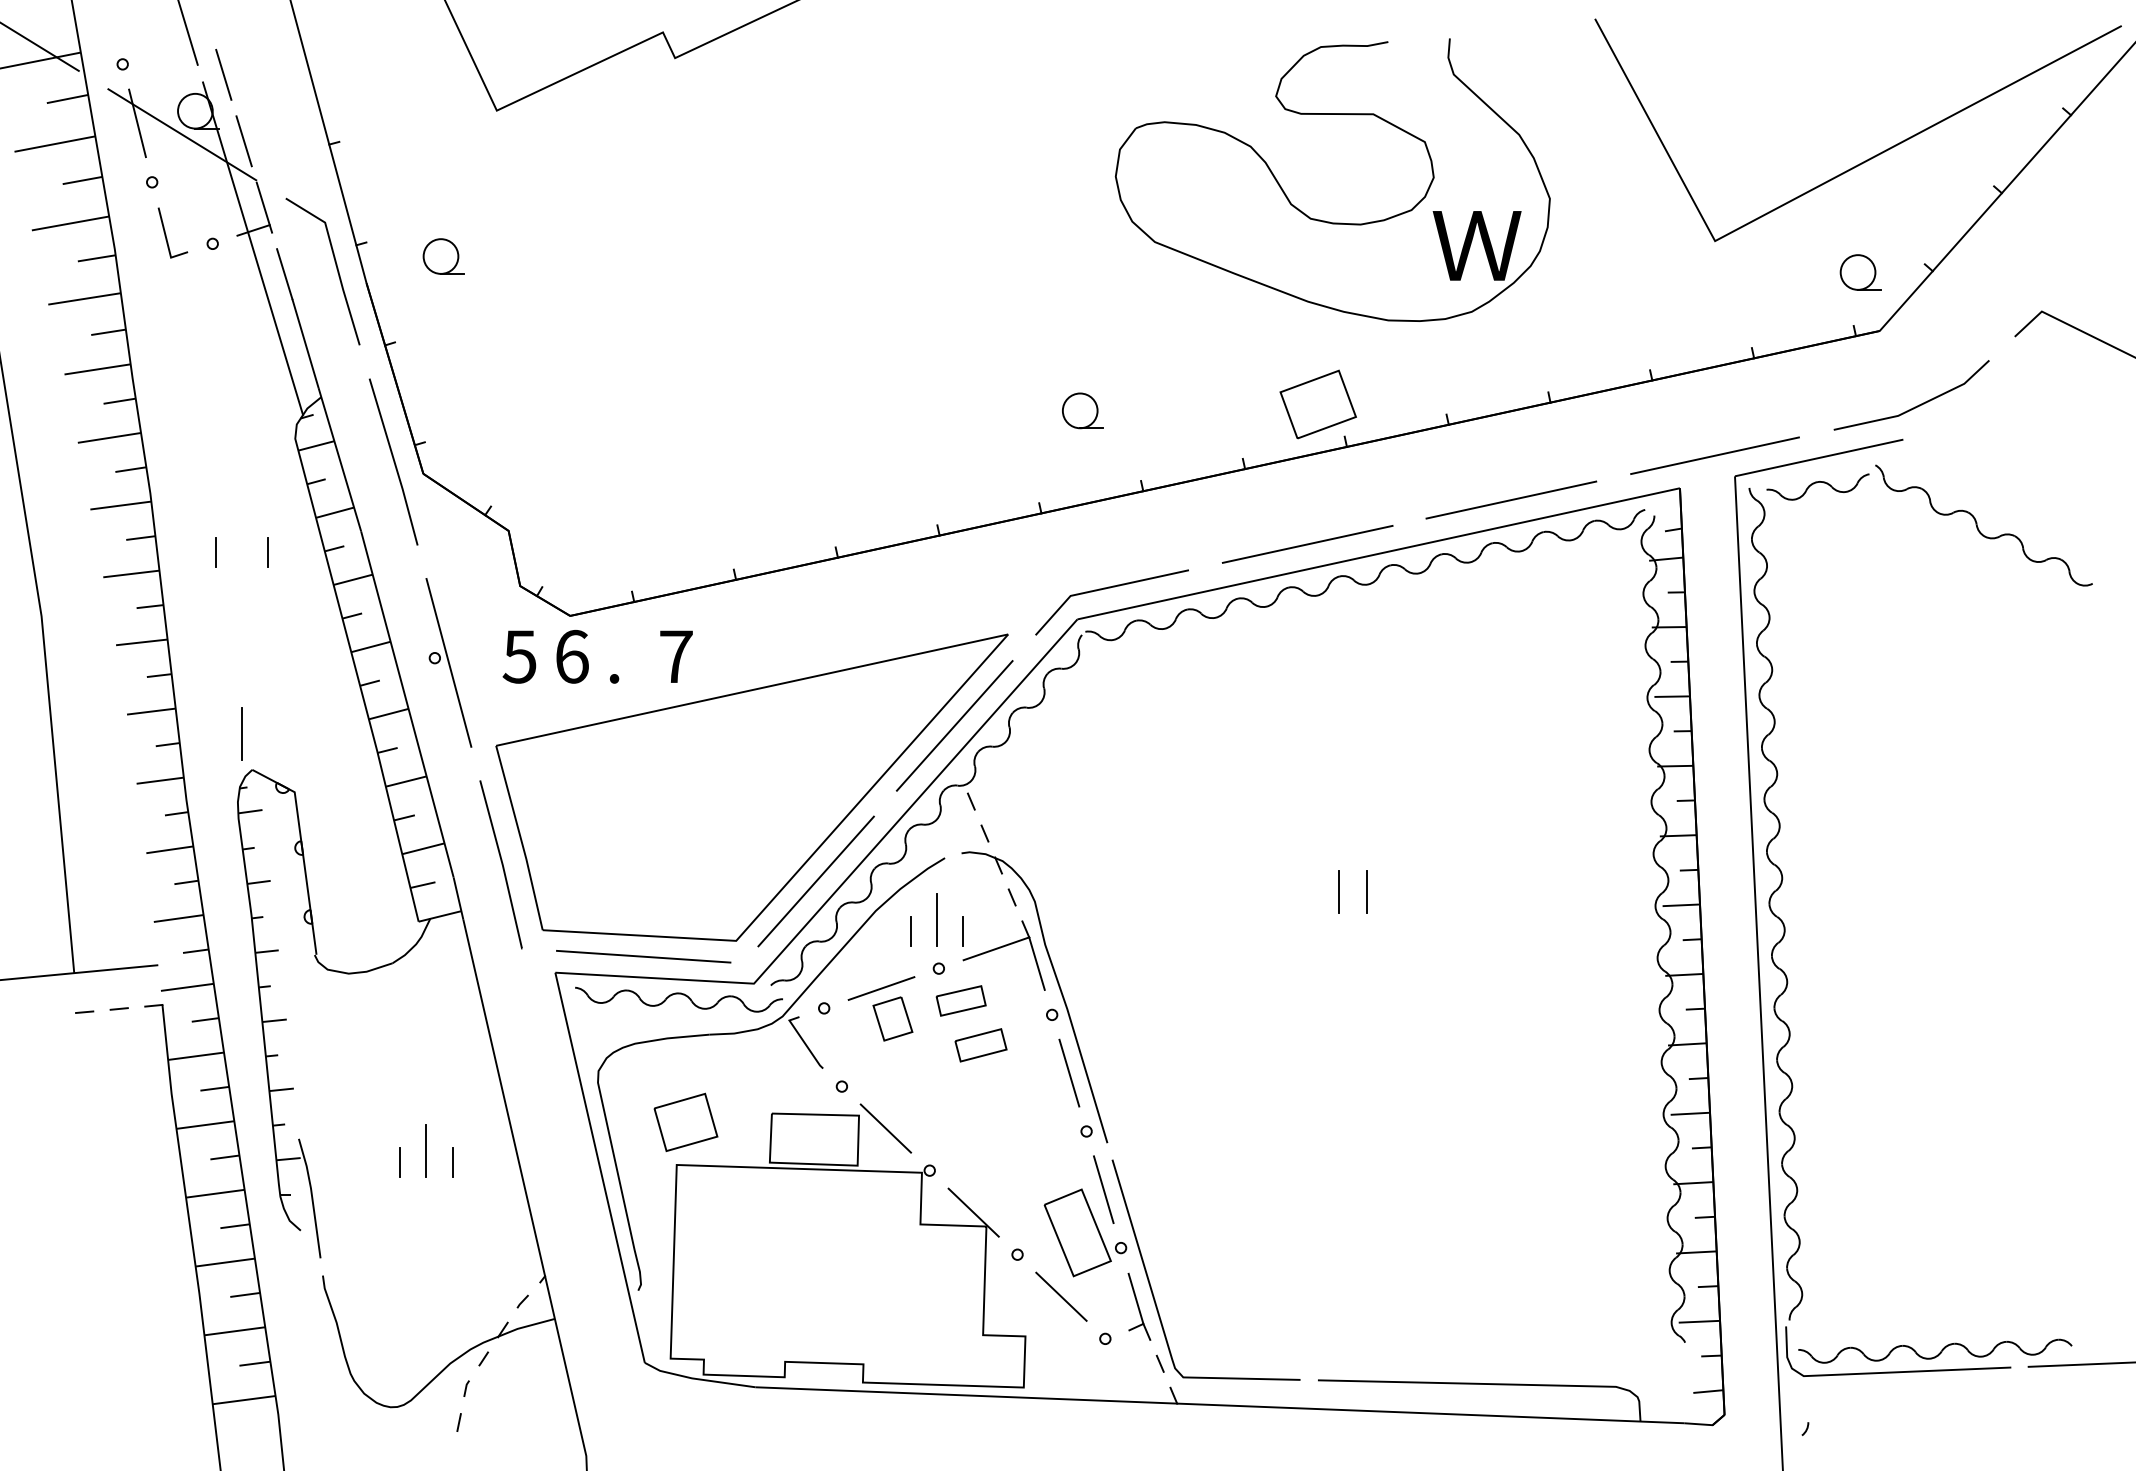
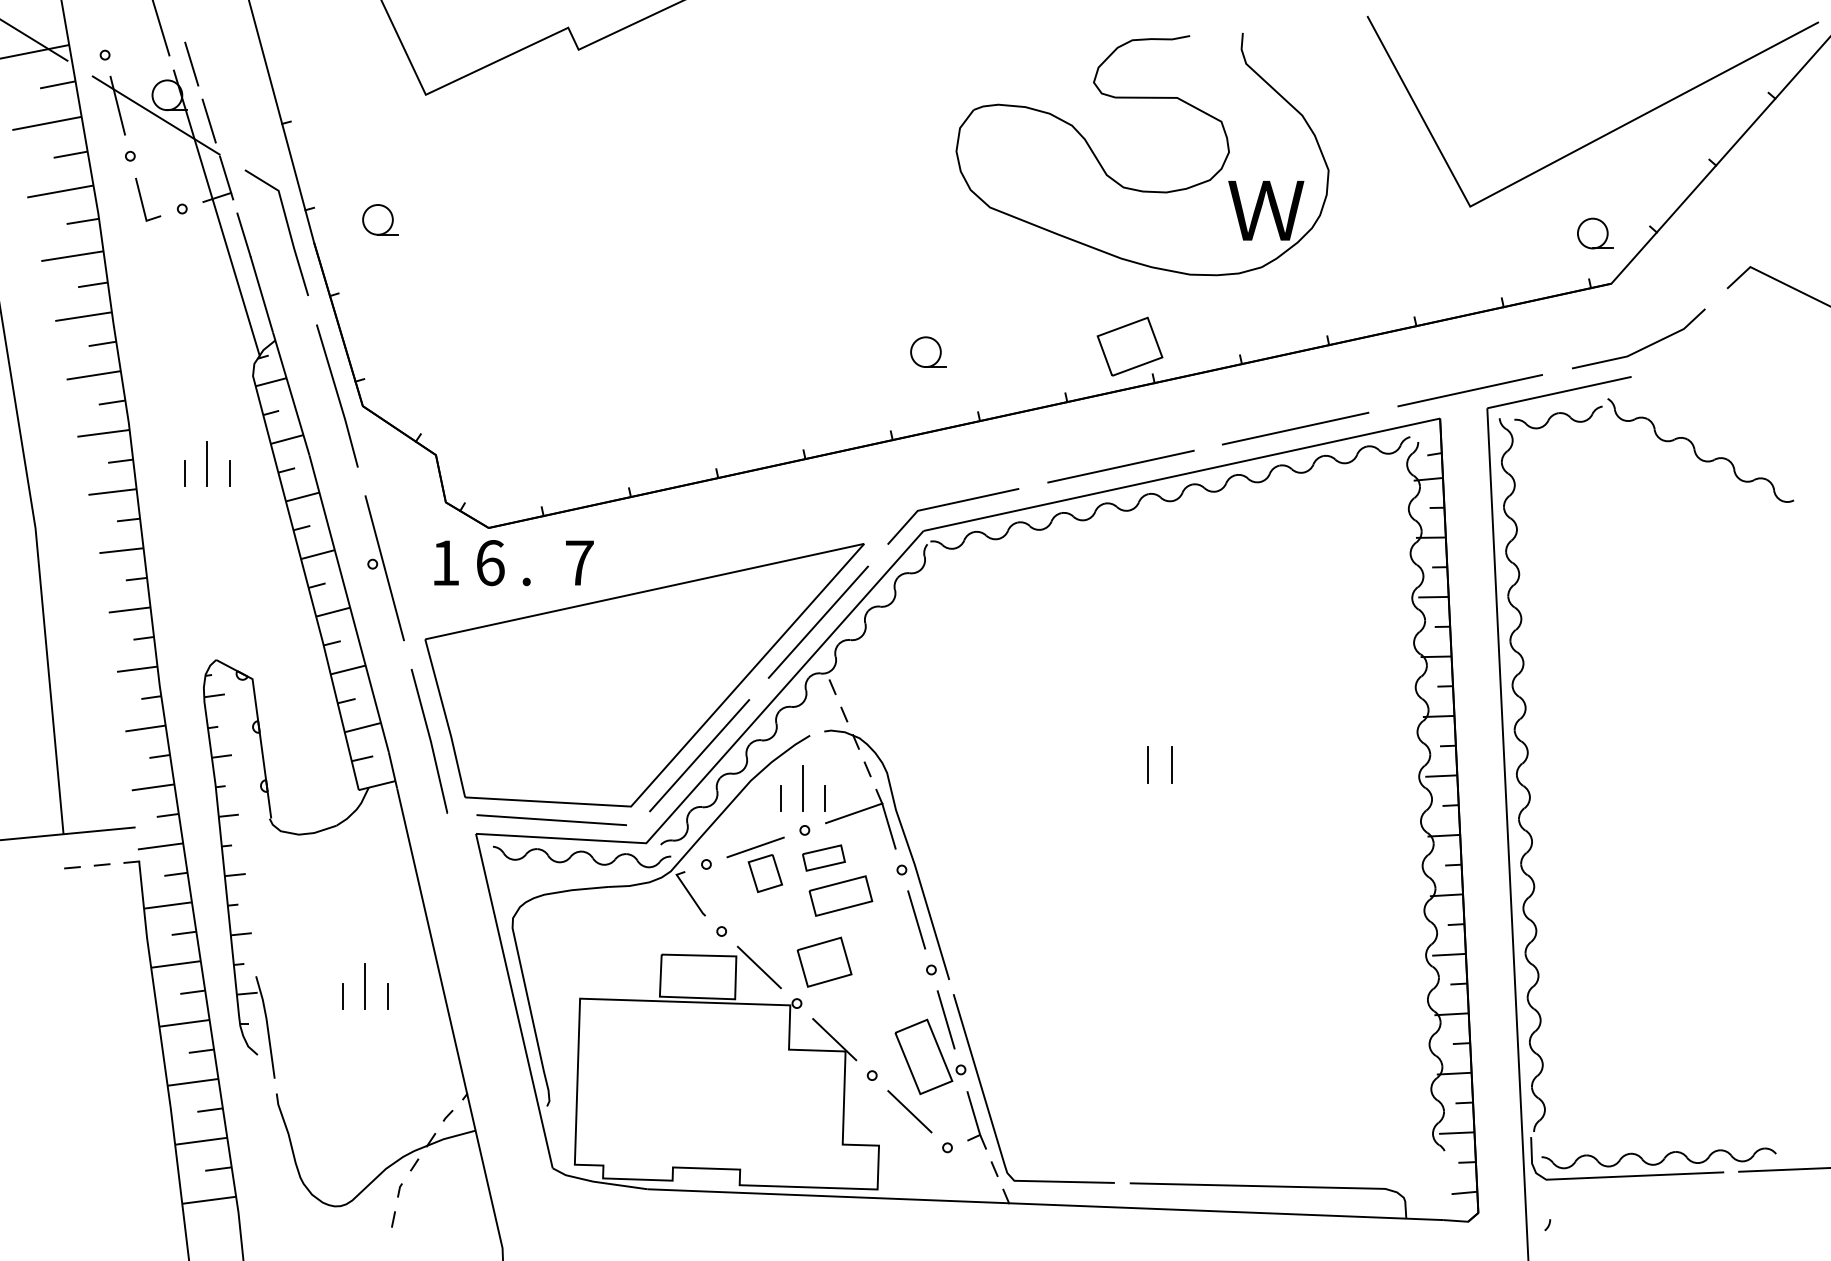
text: (519, 656) -> (445, 562), 5 -> 1
line: (241, 733) -> (206, 463), moved
part: (980, 1045) -> (840, 896), size x1.43
part: (685, 1121) -> (824, 961), moved

